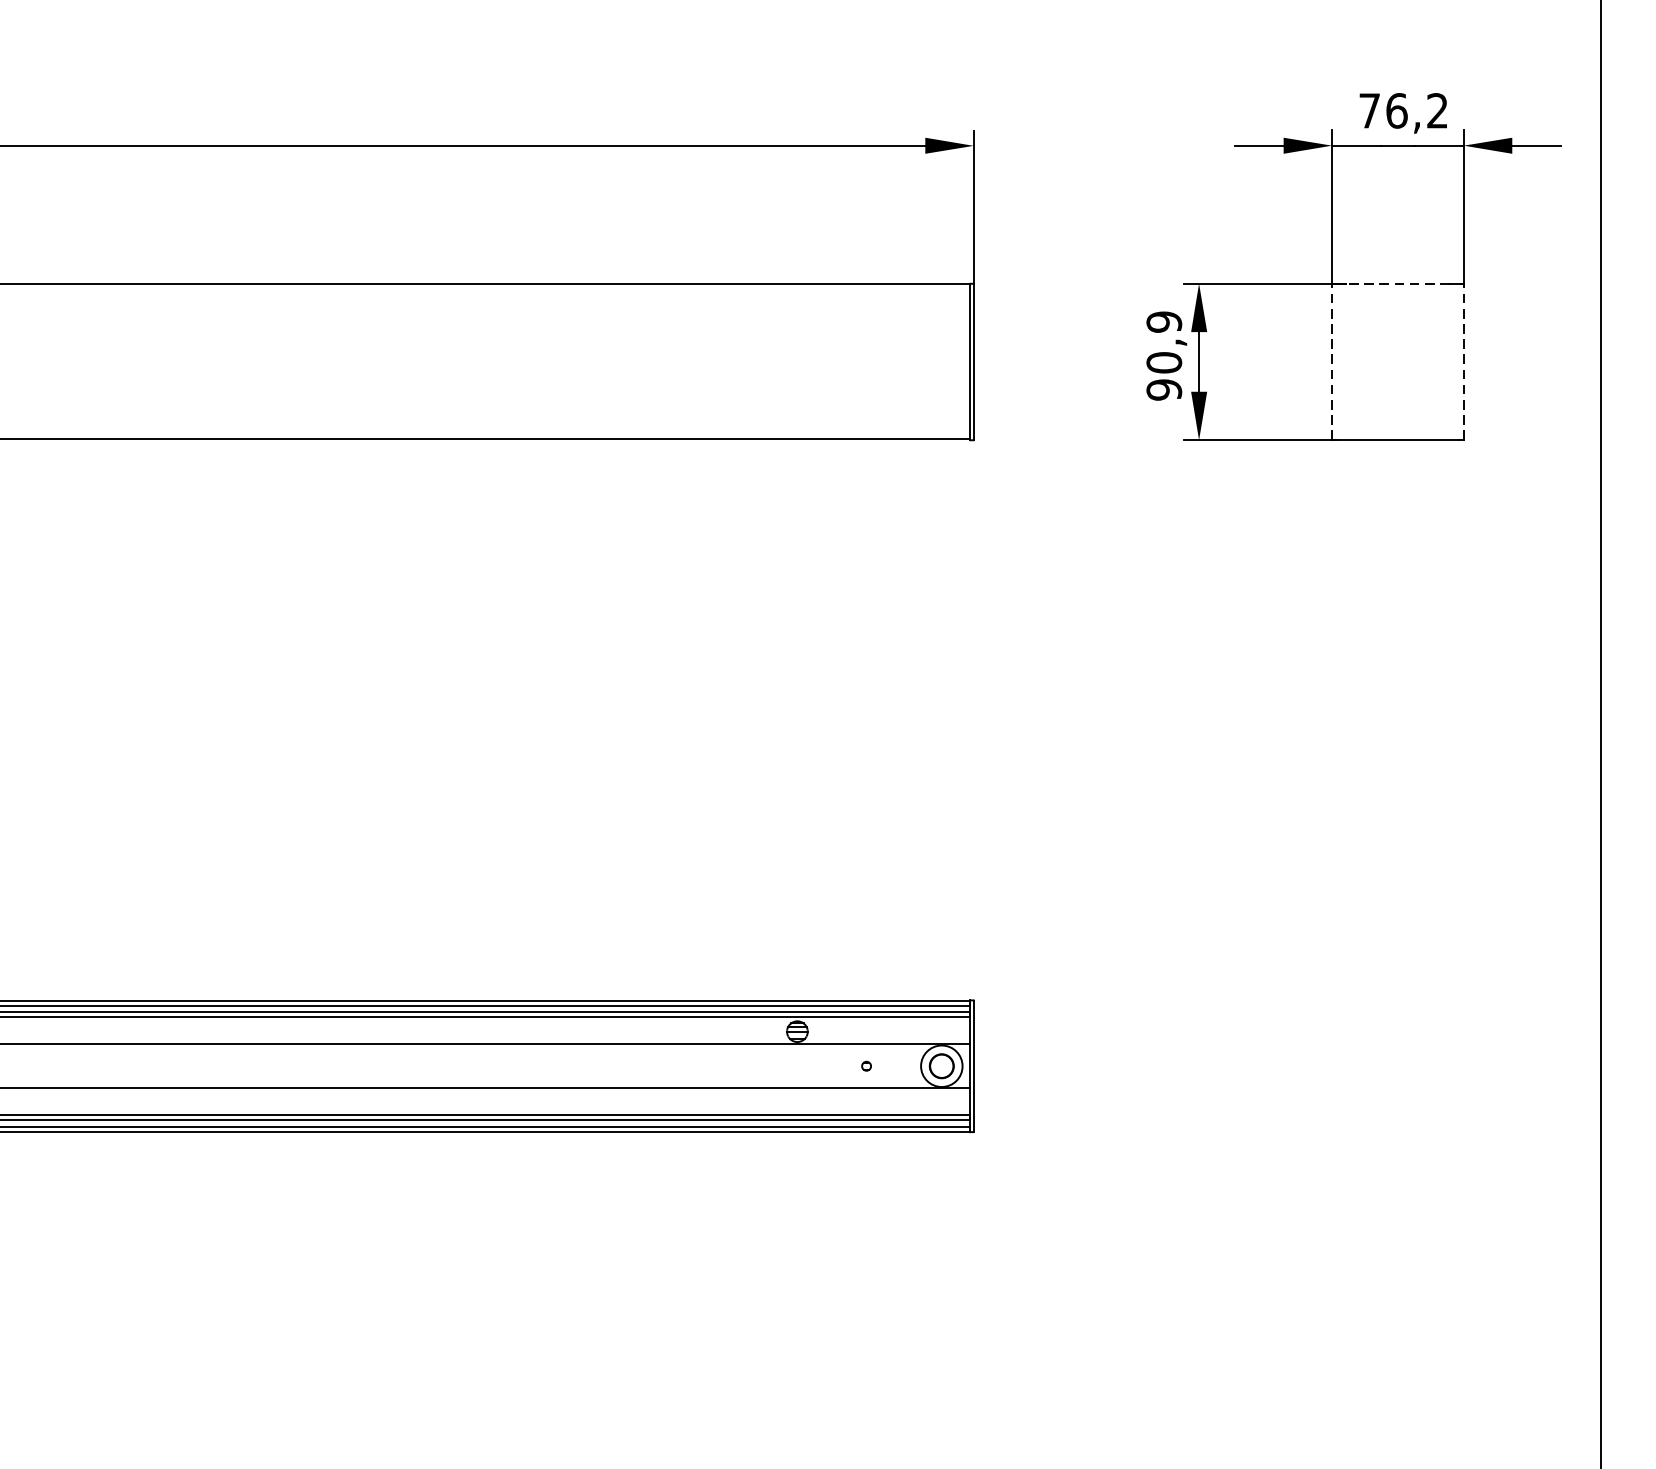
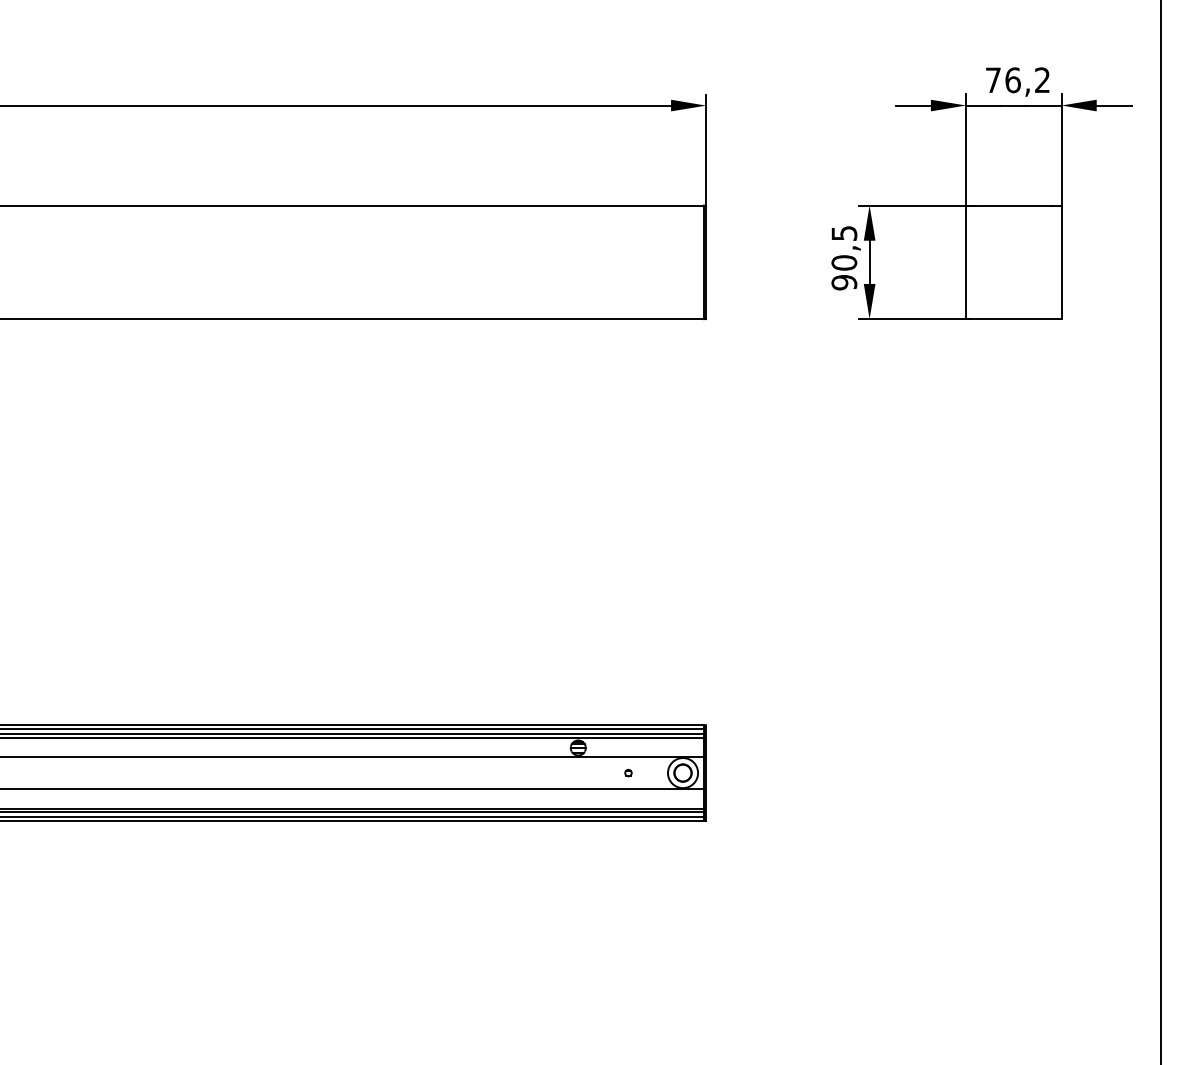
line: (1397, 283) -> (1013, 205), dashed -> solid
text: (1163, 322) -> (843, 233), 90,9 -> 90,5
line: (1332, 360) -> (966, 261), dashed -> solid
line: (1463, 360) -> (1061, 261), dashed -> solid

